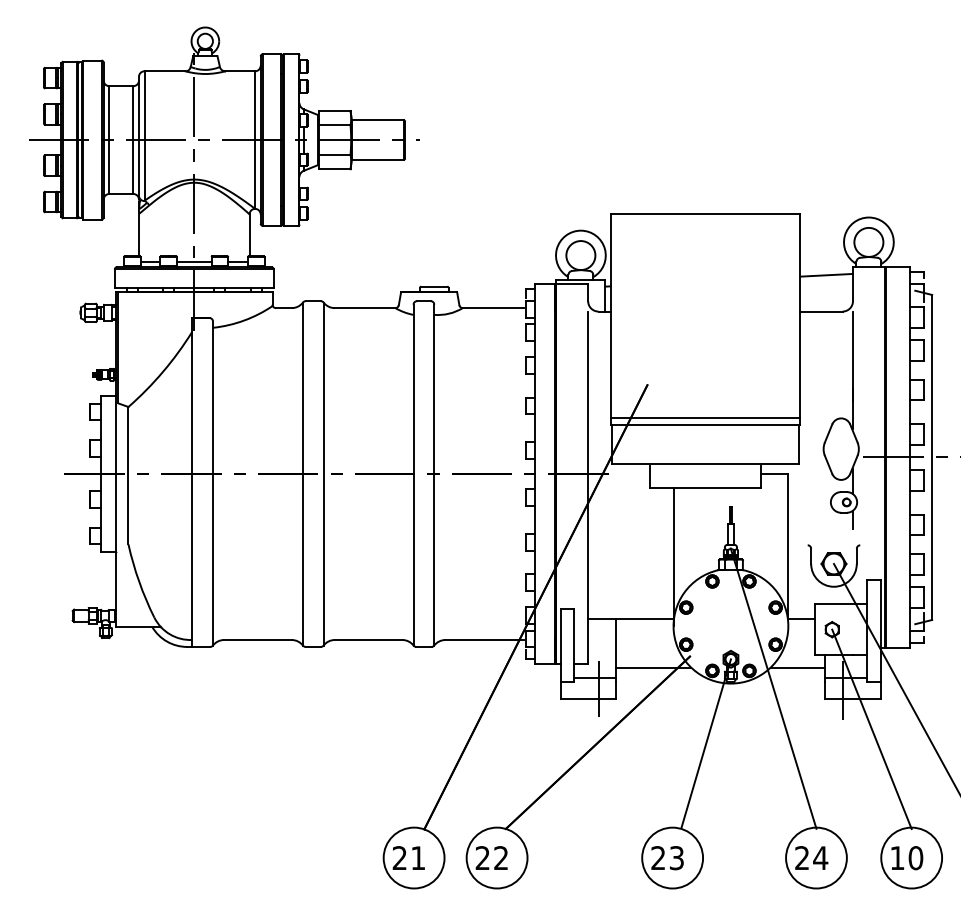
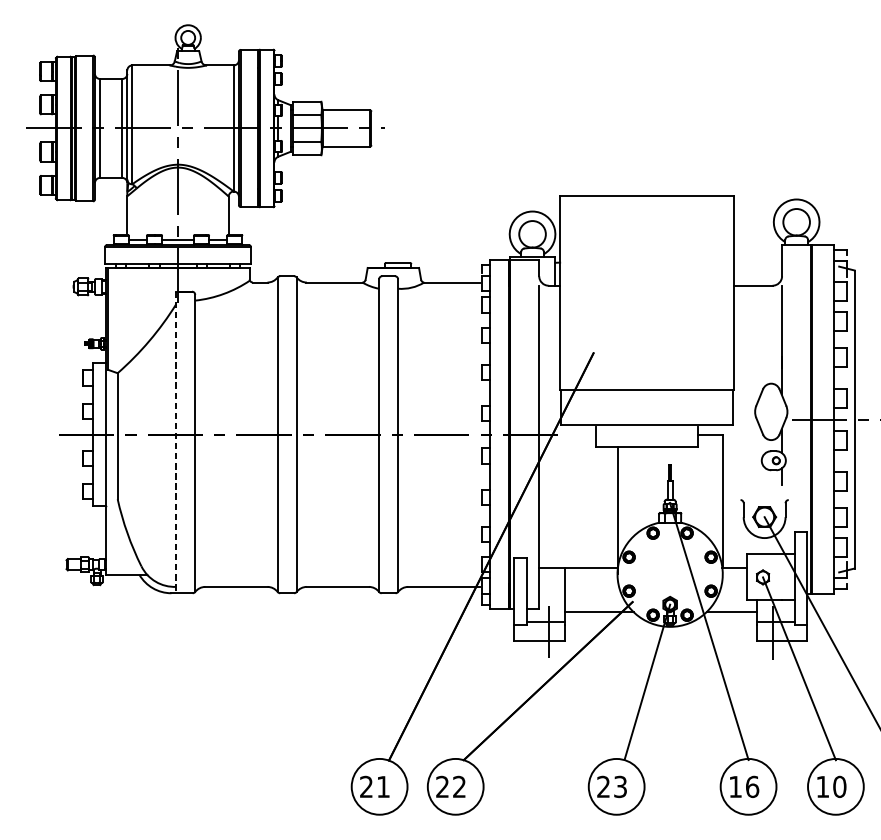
line: (826, 274) -> (757, 251), removed
line: (705, 417) -> (646, 382), removed
line: (192, 483) -> (176, 443), solid -> dashed
text: (811, 858) -> (744, 787), 24 -> 16

